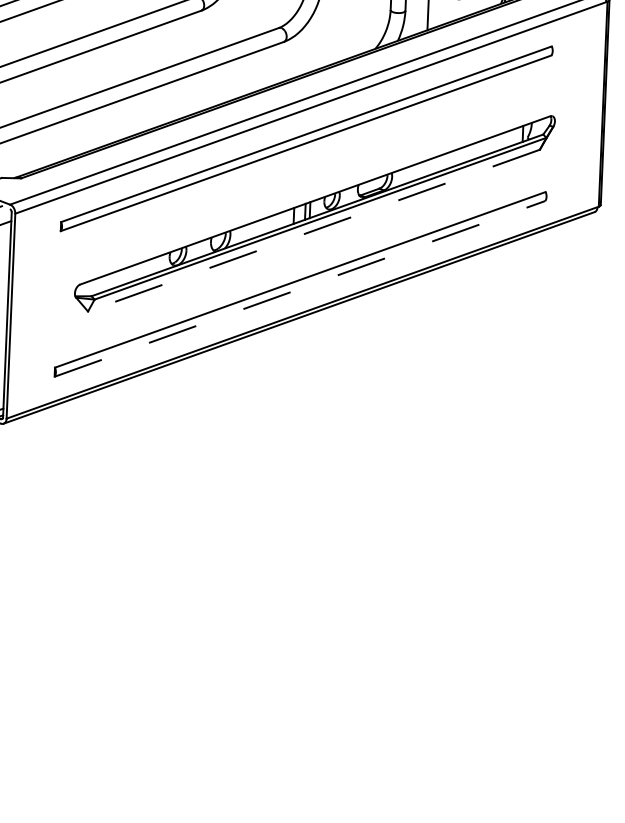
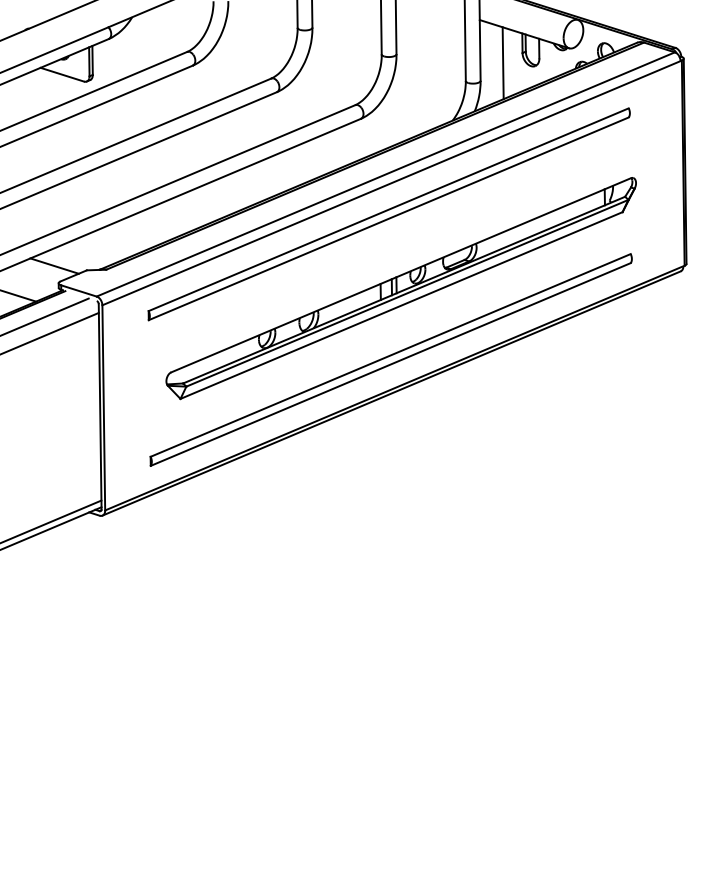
line: (313, 230) -> (401, 305), dashed -> solid
line: (299, 288) -> (390, 364), dashed -> solid

